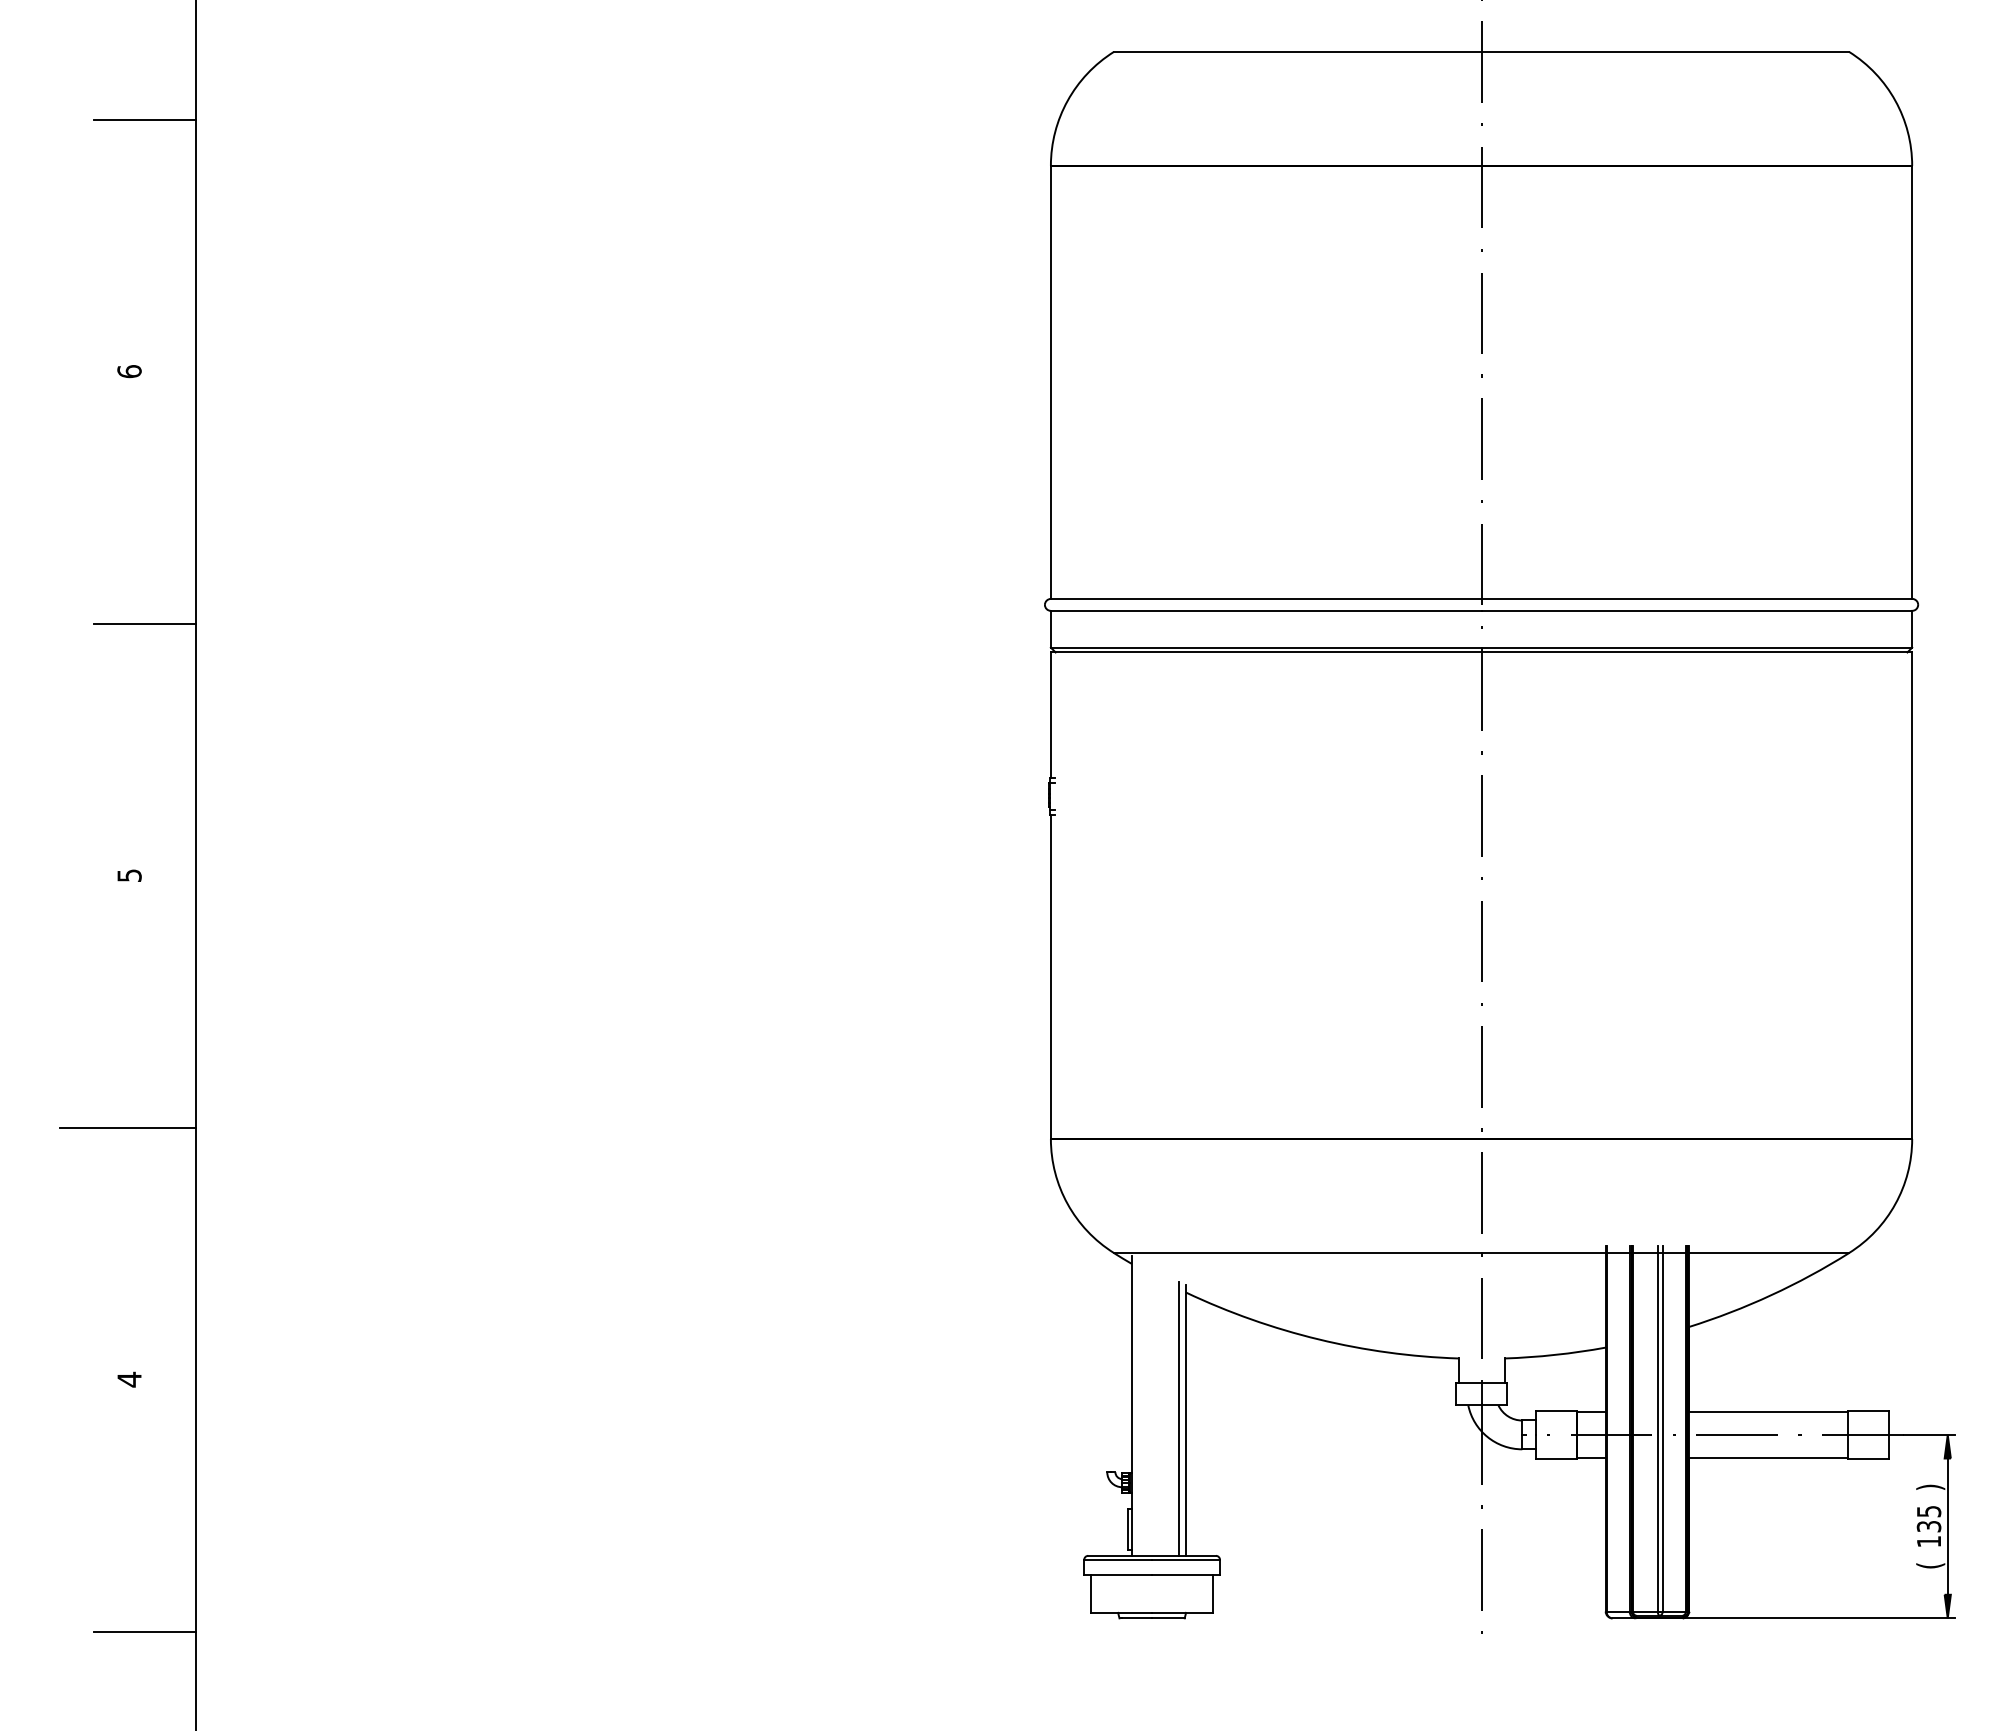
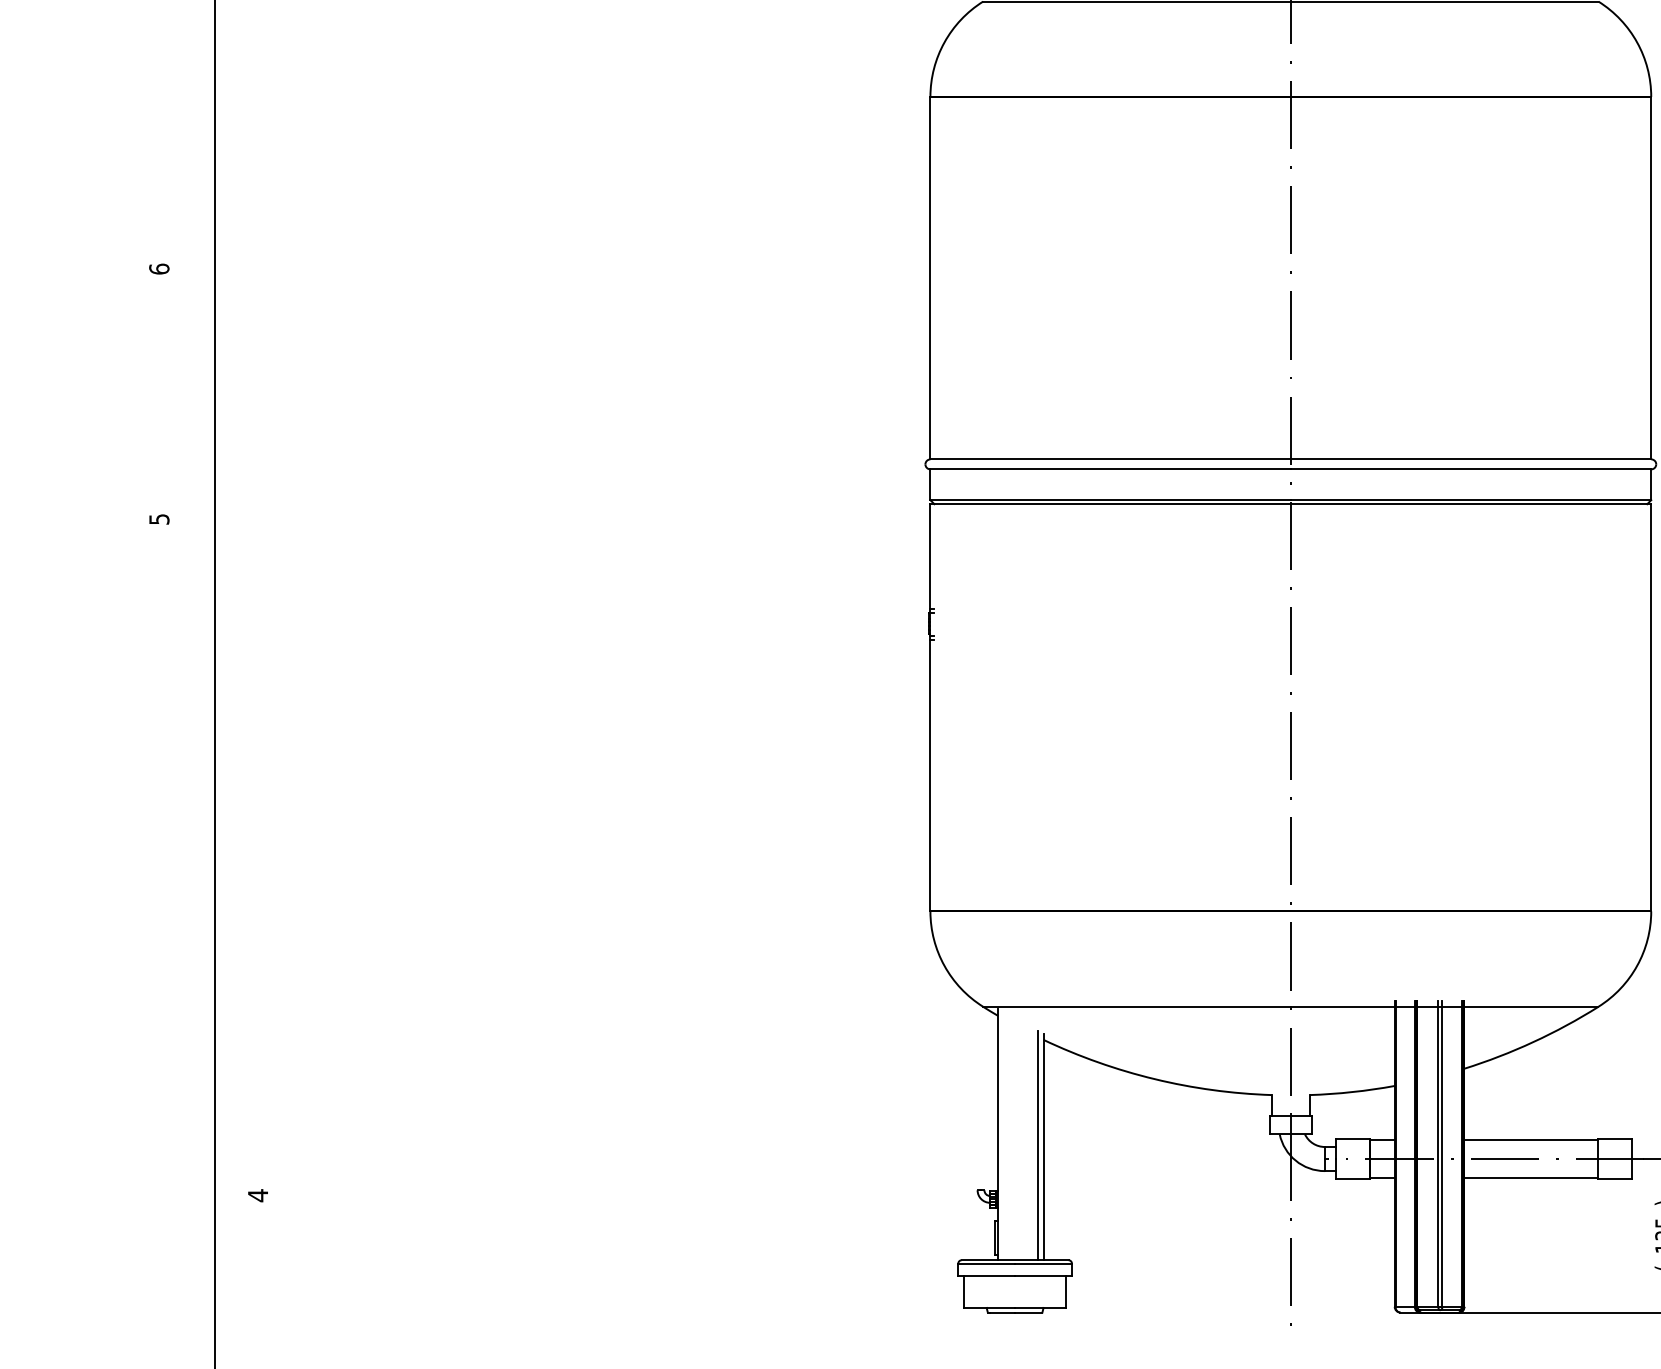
line: (145, 119) -> (172, 58), removed
line: (145, 623) -> (172, 479), removed
text: (129, 875) -> (159, 519), moved
line: (128, 1127) -> (158, 901), removed
text: (129, 1379) -> (258, 1195), moved
line: (145, 1631) -> (172, 1323), removed

